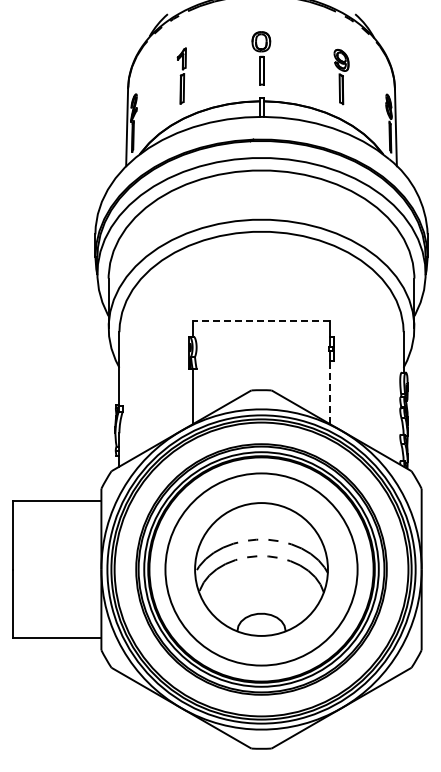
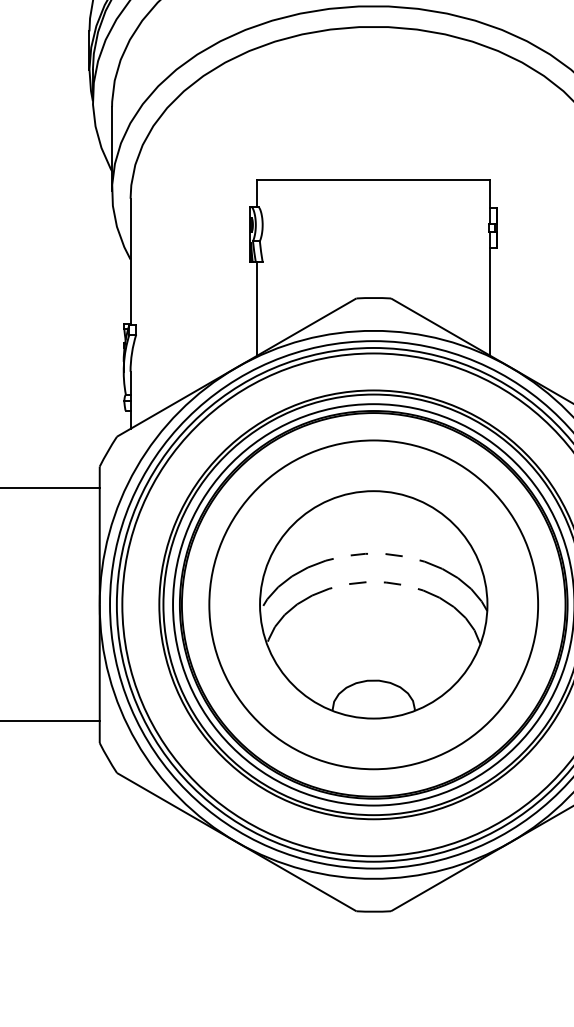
line: (261, 321) -> (373, 180), dashed -> solid
line: (329, 391) -> (490, 300), dashed -> solid

